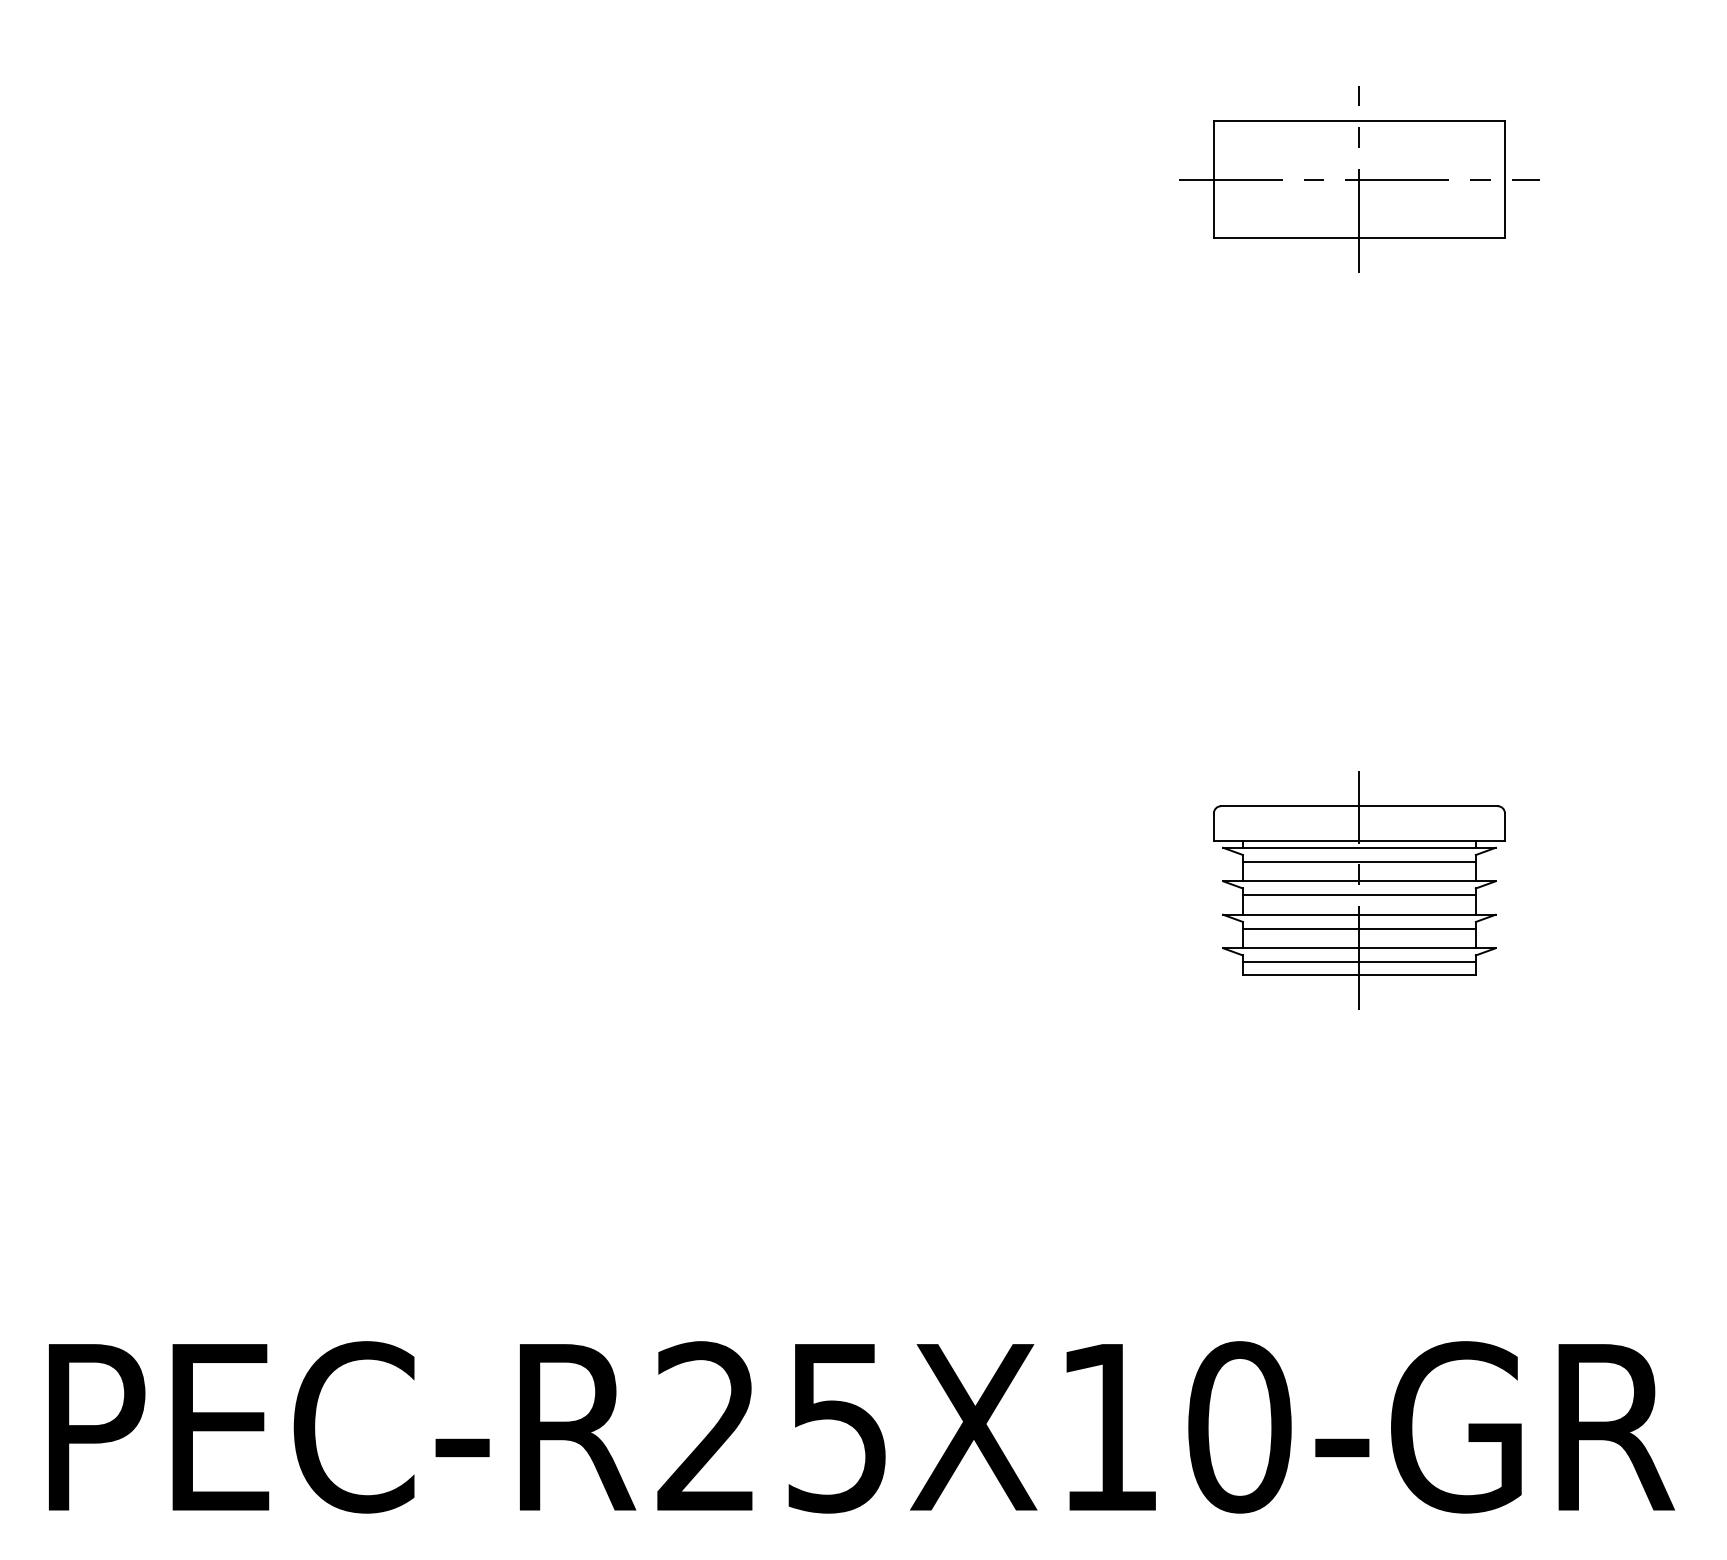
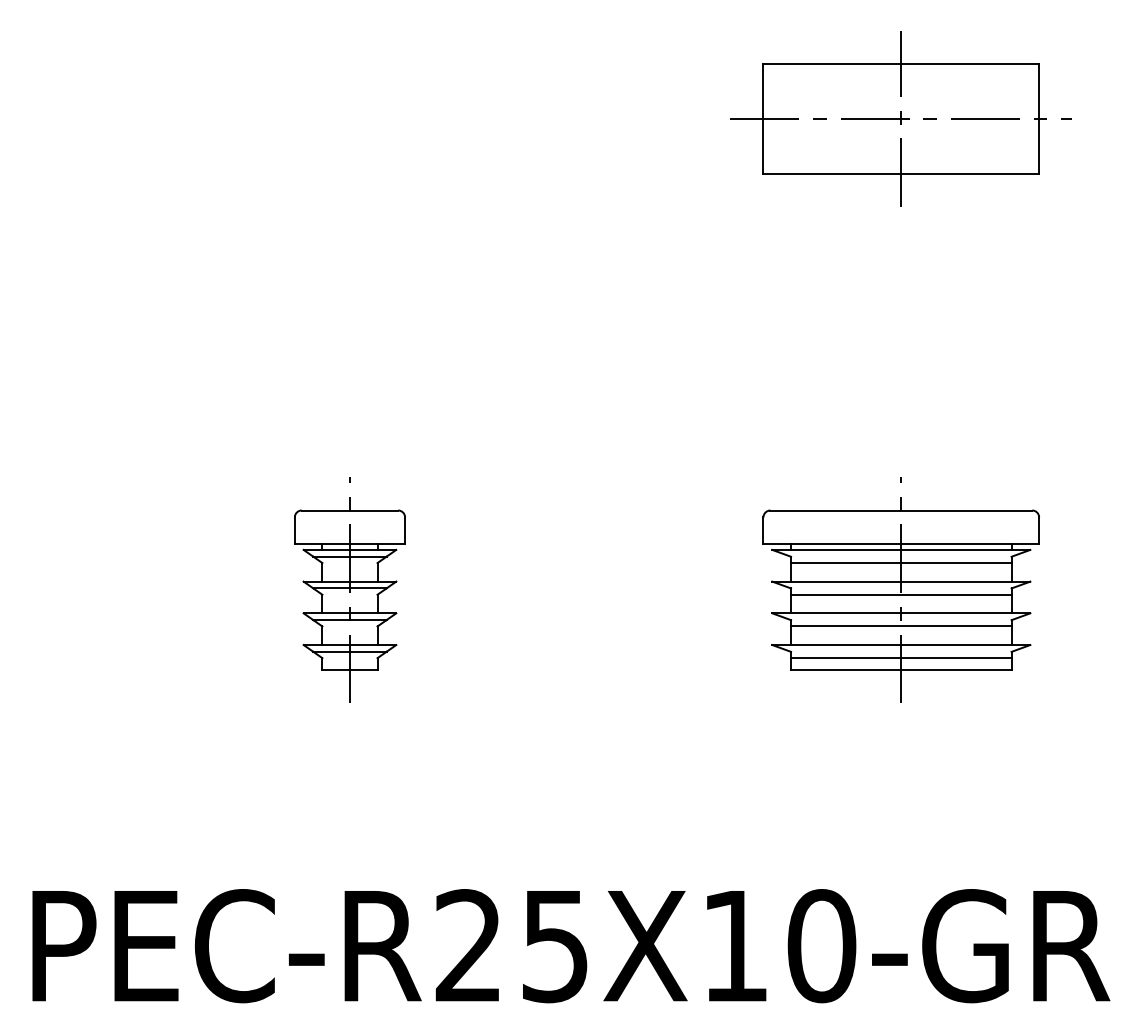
part: (1358, 178) -> (900, 118), size x1.43
part: (527, 889) -> (349, 589), added
part: (1358, 889) -> (900, 589), size x1.43

